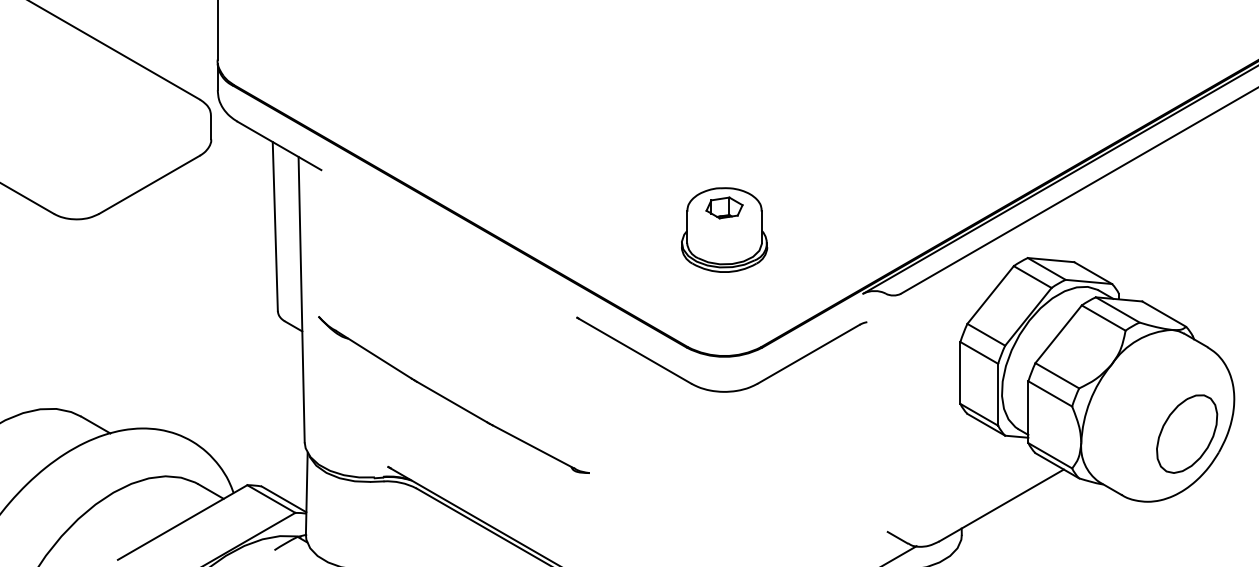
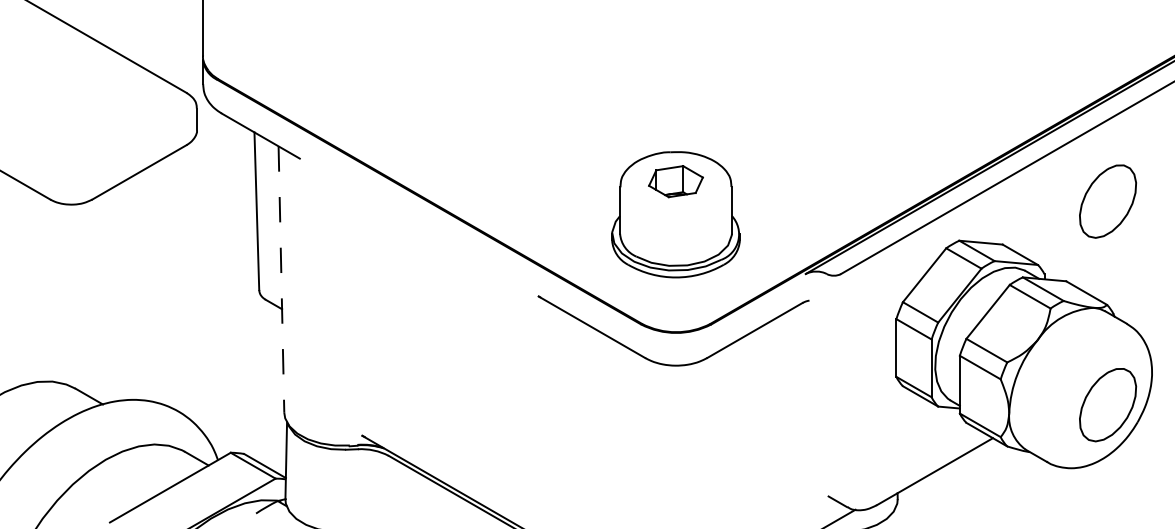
part: (1187, 215) -> (1108, 201), added
part: (724, 229) -> (676, 214), size x1.6
line: (301, 299) -> (281, 279), solid -> dashed
part: (451, 400) -> (421, 373), removed

